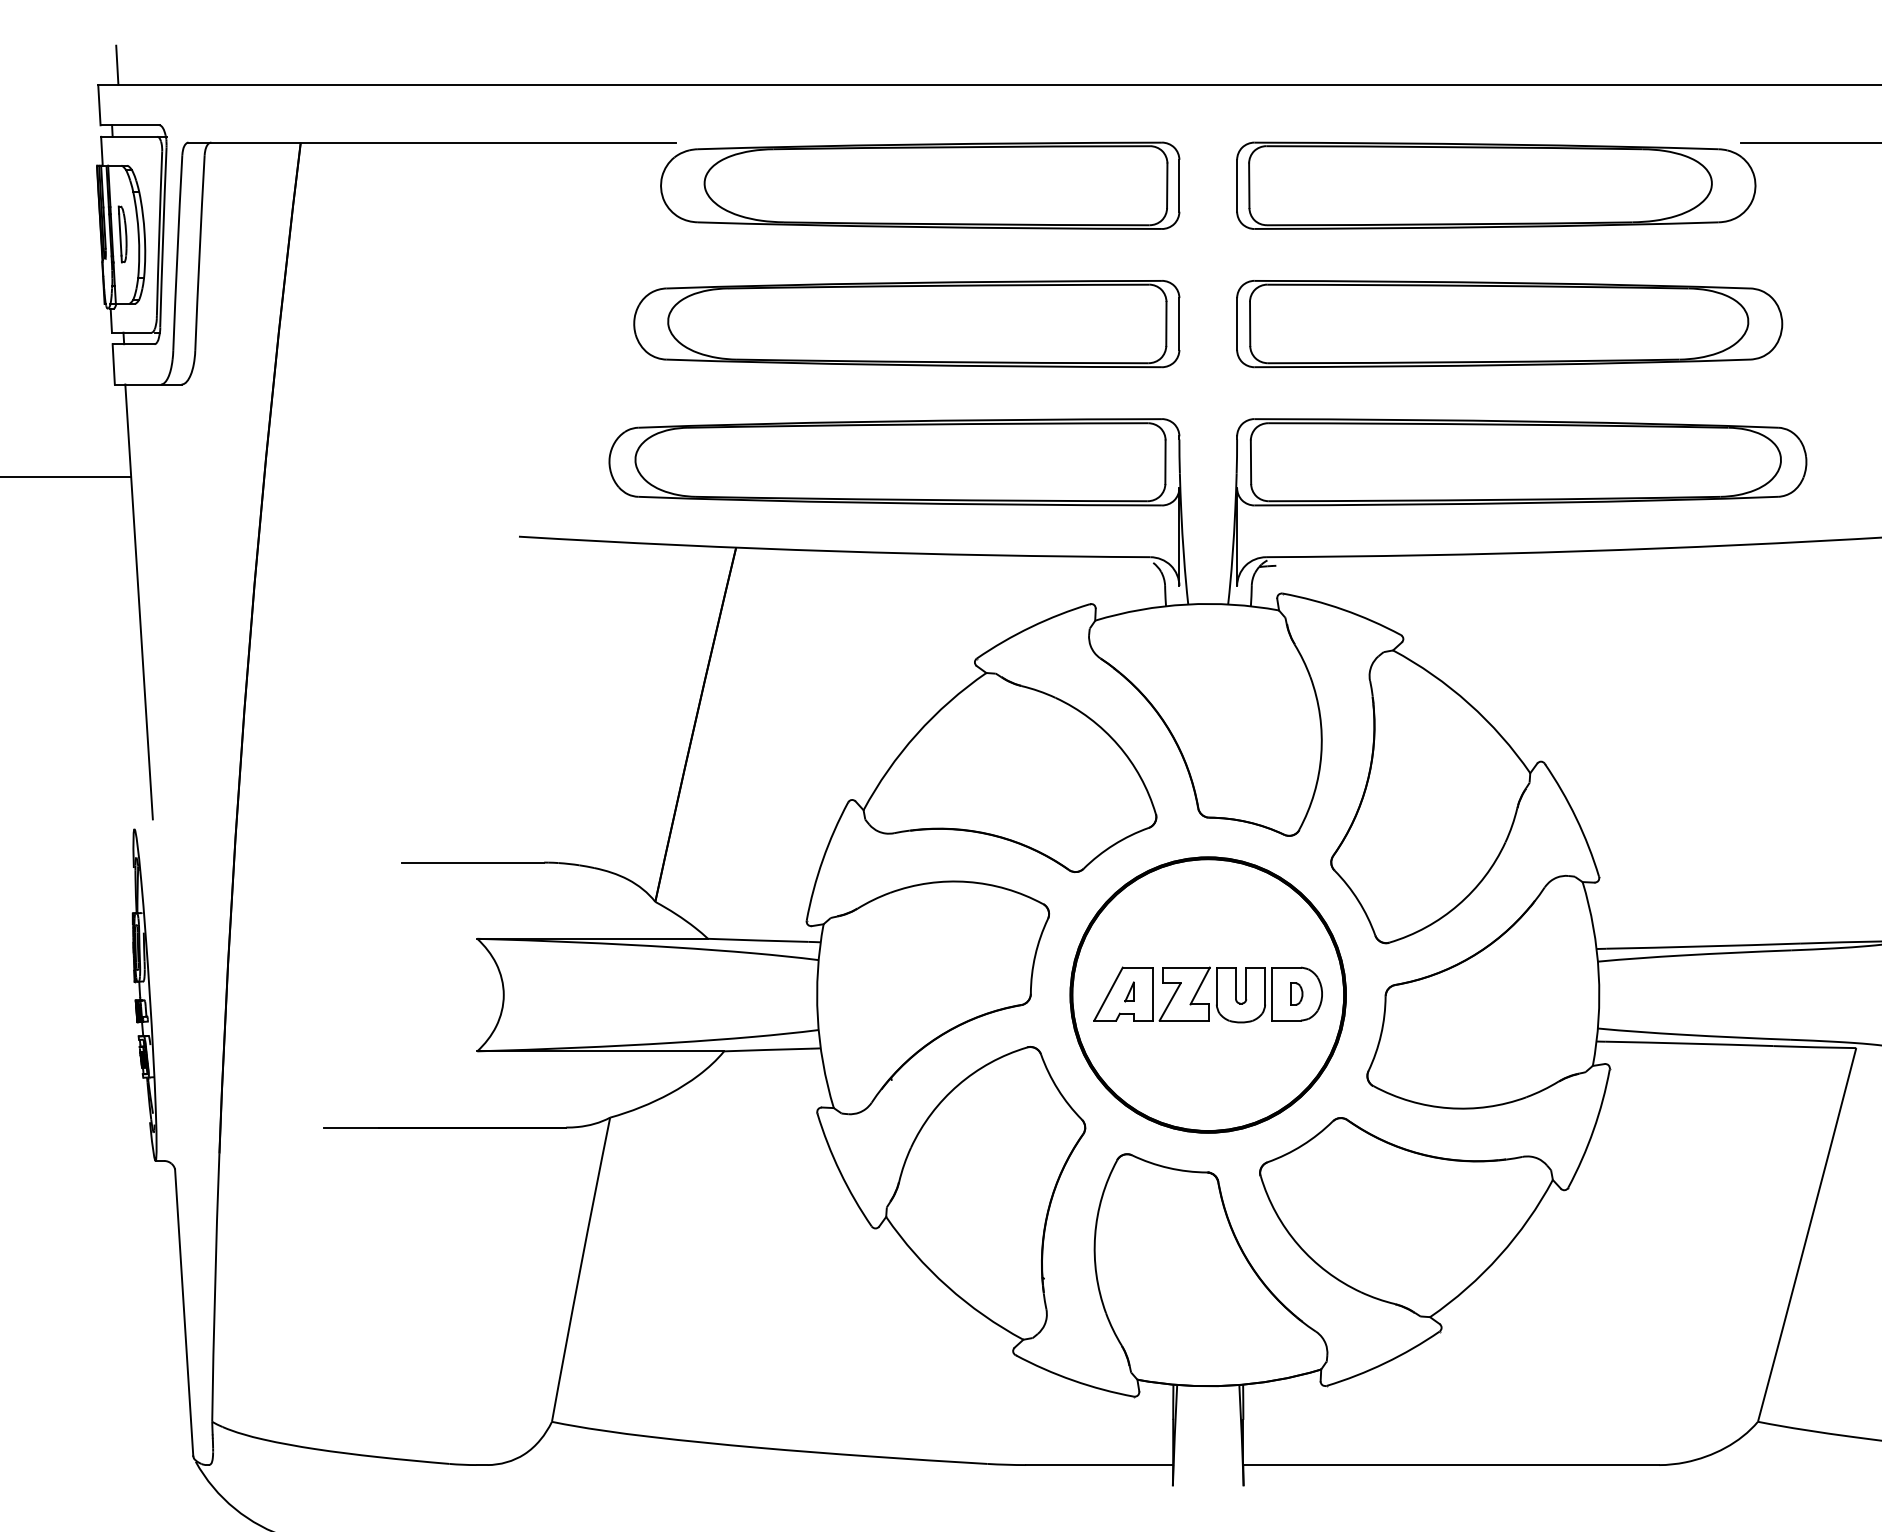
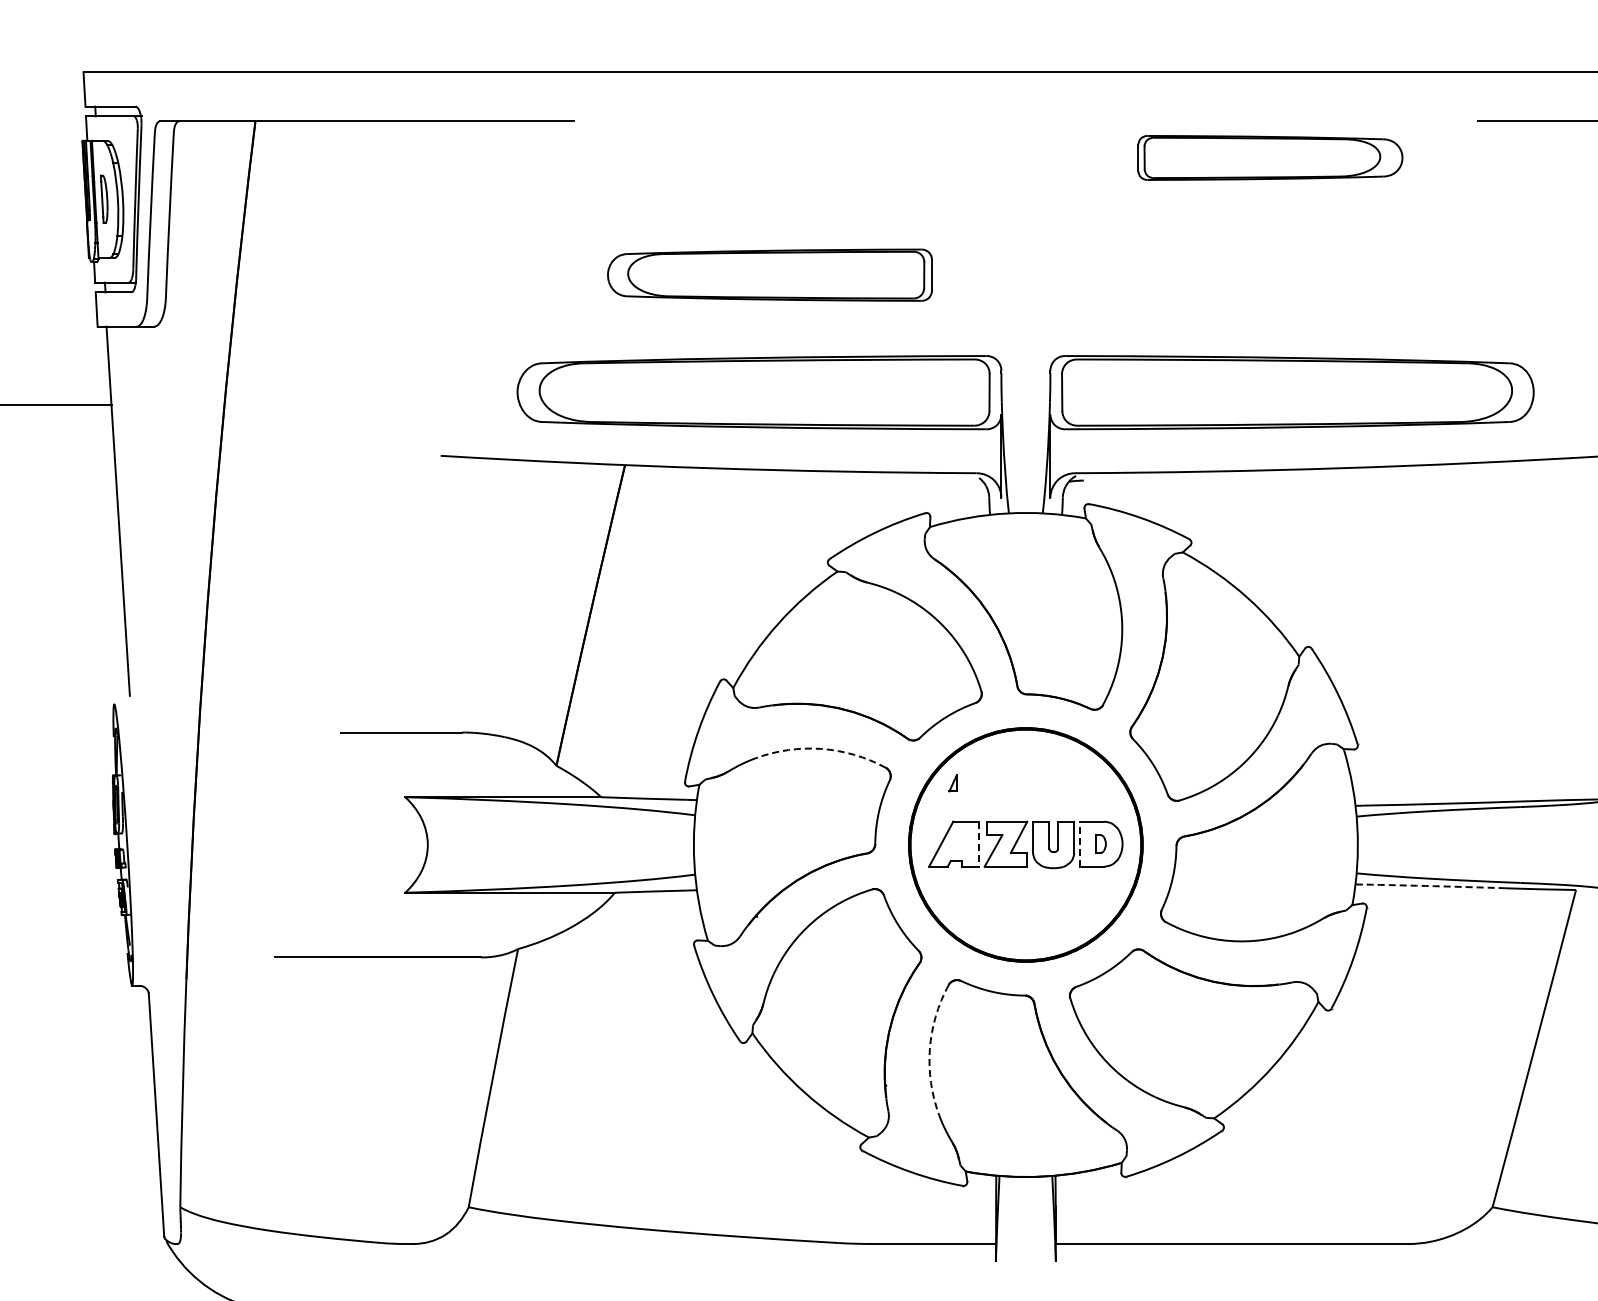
line: (117, 65) -> (99, 55), removed
part: (920, 185) -> (781, 157), removed
part: (1496, 185) -> (1270, 157), size x0.6
part: (906, 323) -> (769, 274), size x0.7
part: (1509, 323) -> (1281, 274), removed
arc: (967, 881) -> (821, 748), solid -> dashed
part: (1128, 992) -> (952, 783), moved
line: (1272, 993) -> (1080, 843), solid -> dashed
line: (1152, 994) -> (978, 844), solid -> dashed
arc: (1689, 1043) -> (1434, 886), solid -> dashed
arc: (1094, 1235) -> (929, 1049), solid -> dashed

